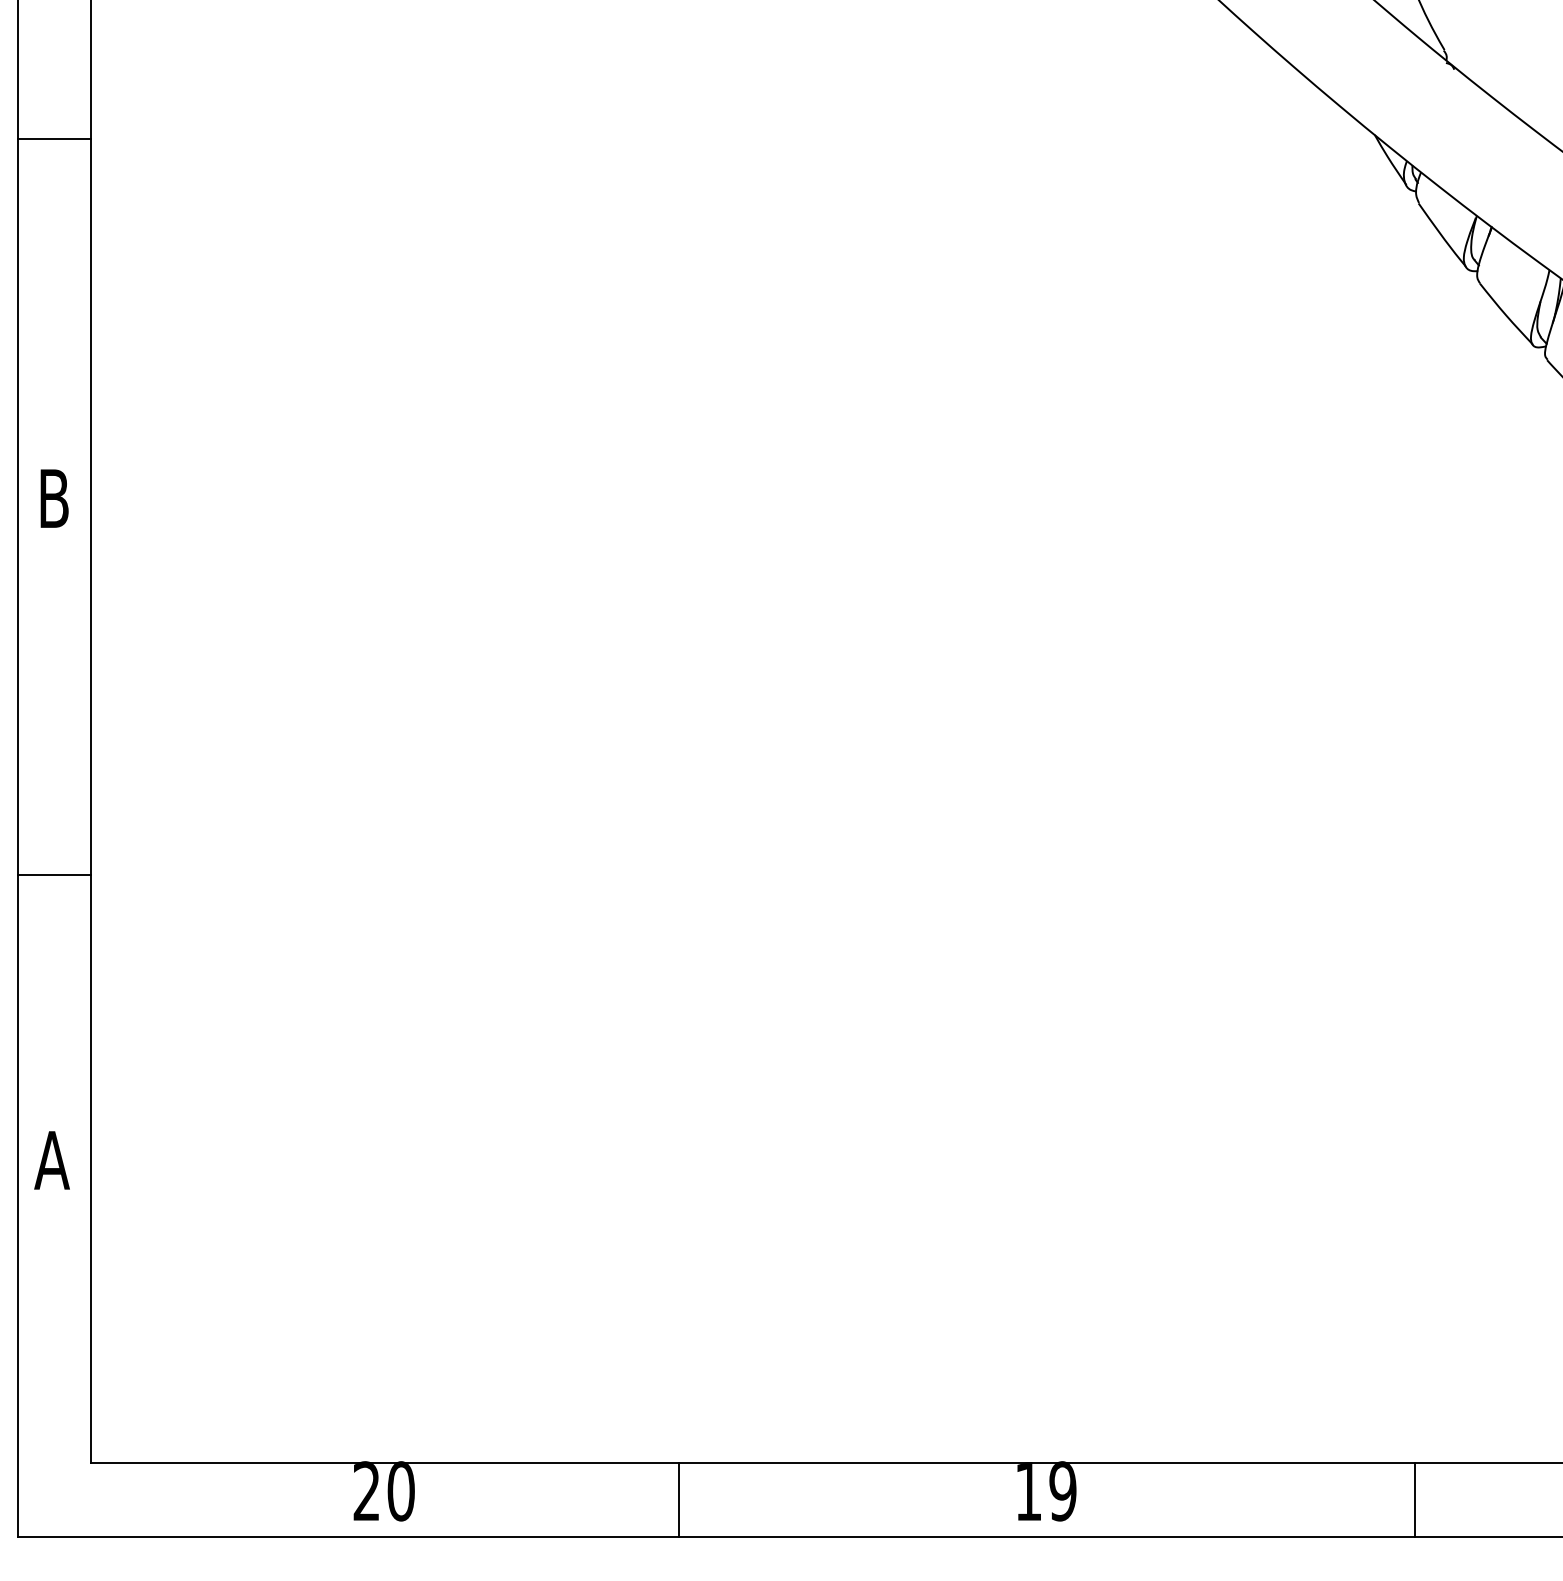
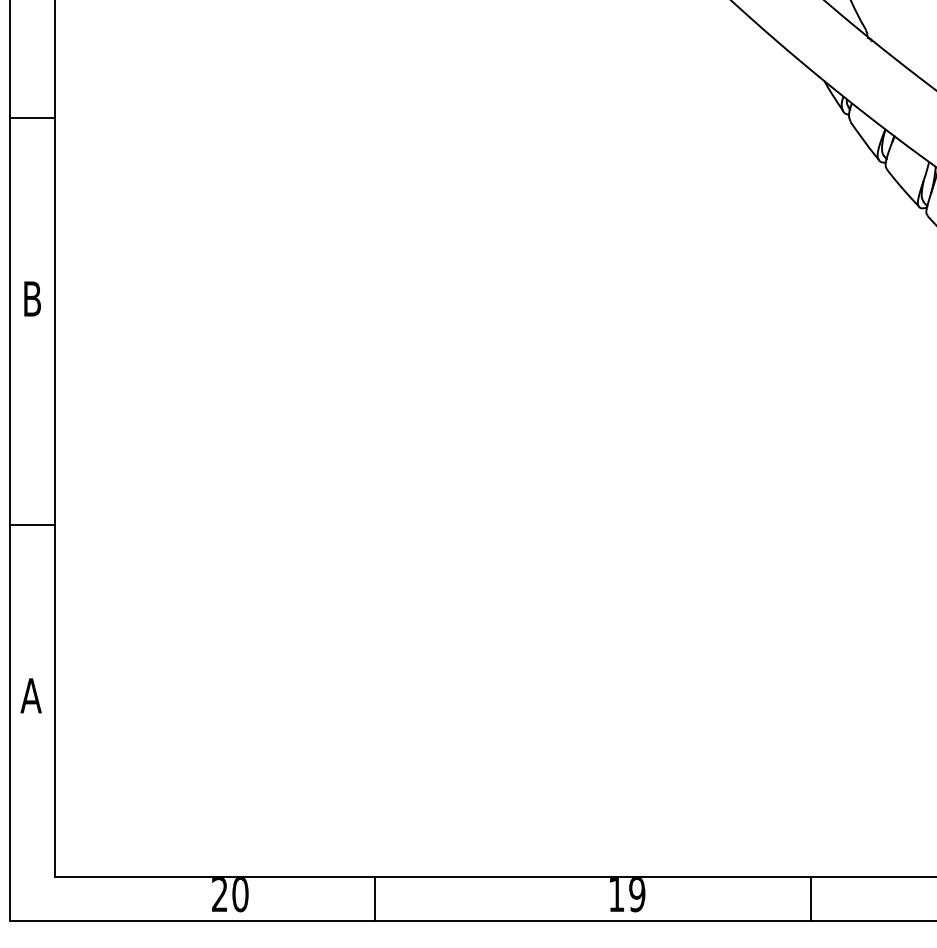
line: (54, 139) -> (32, 117), moved
line: (679, 1500) -> (375, 899), moved
line: (1415, 1500) -> (811, 899), moved

